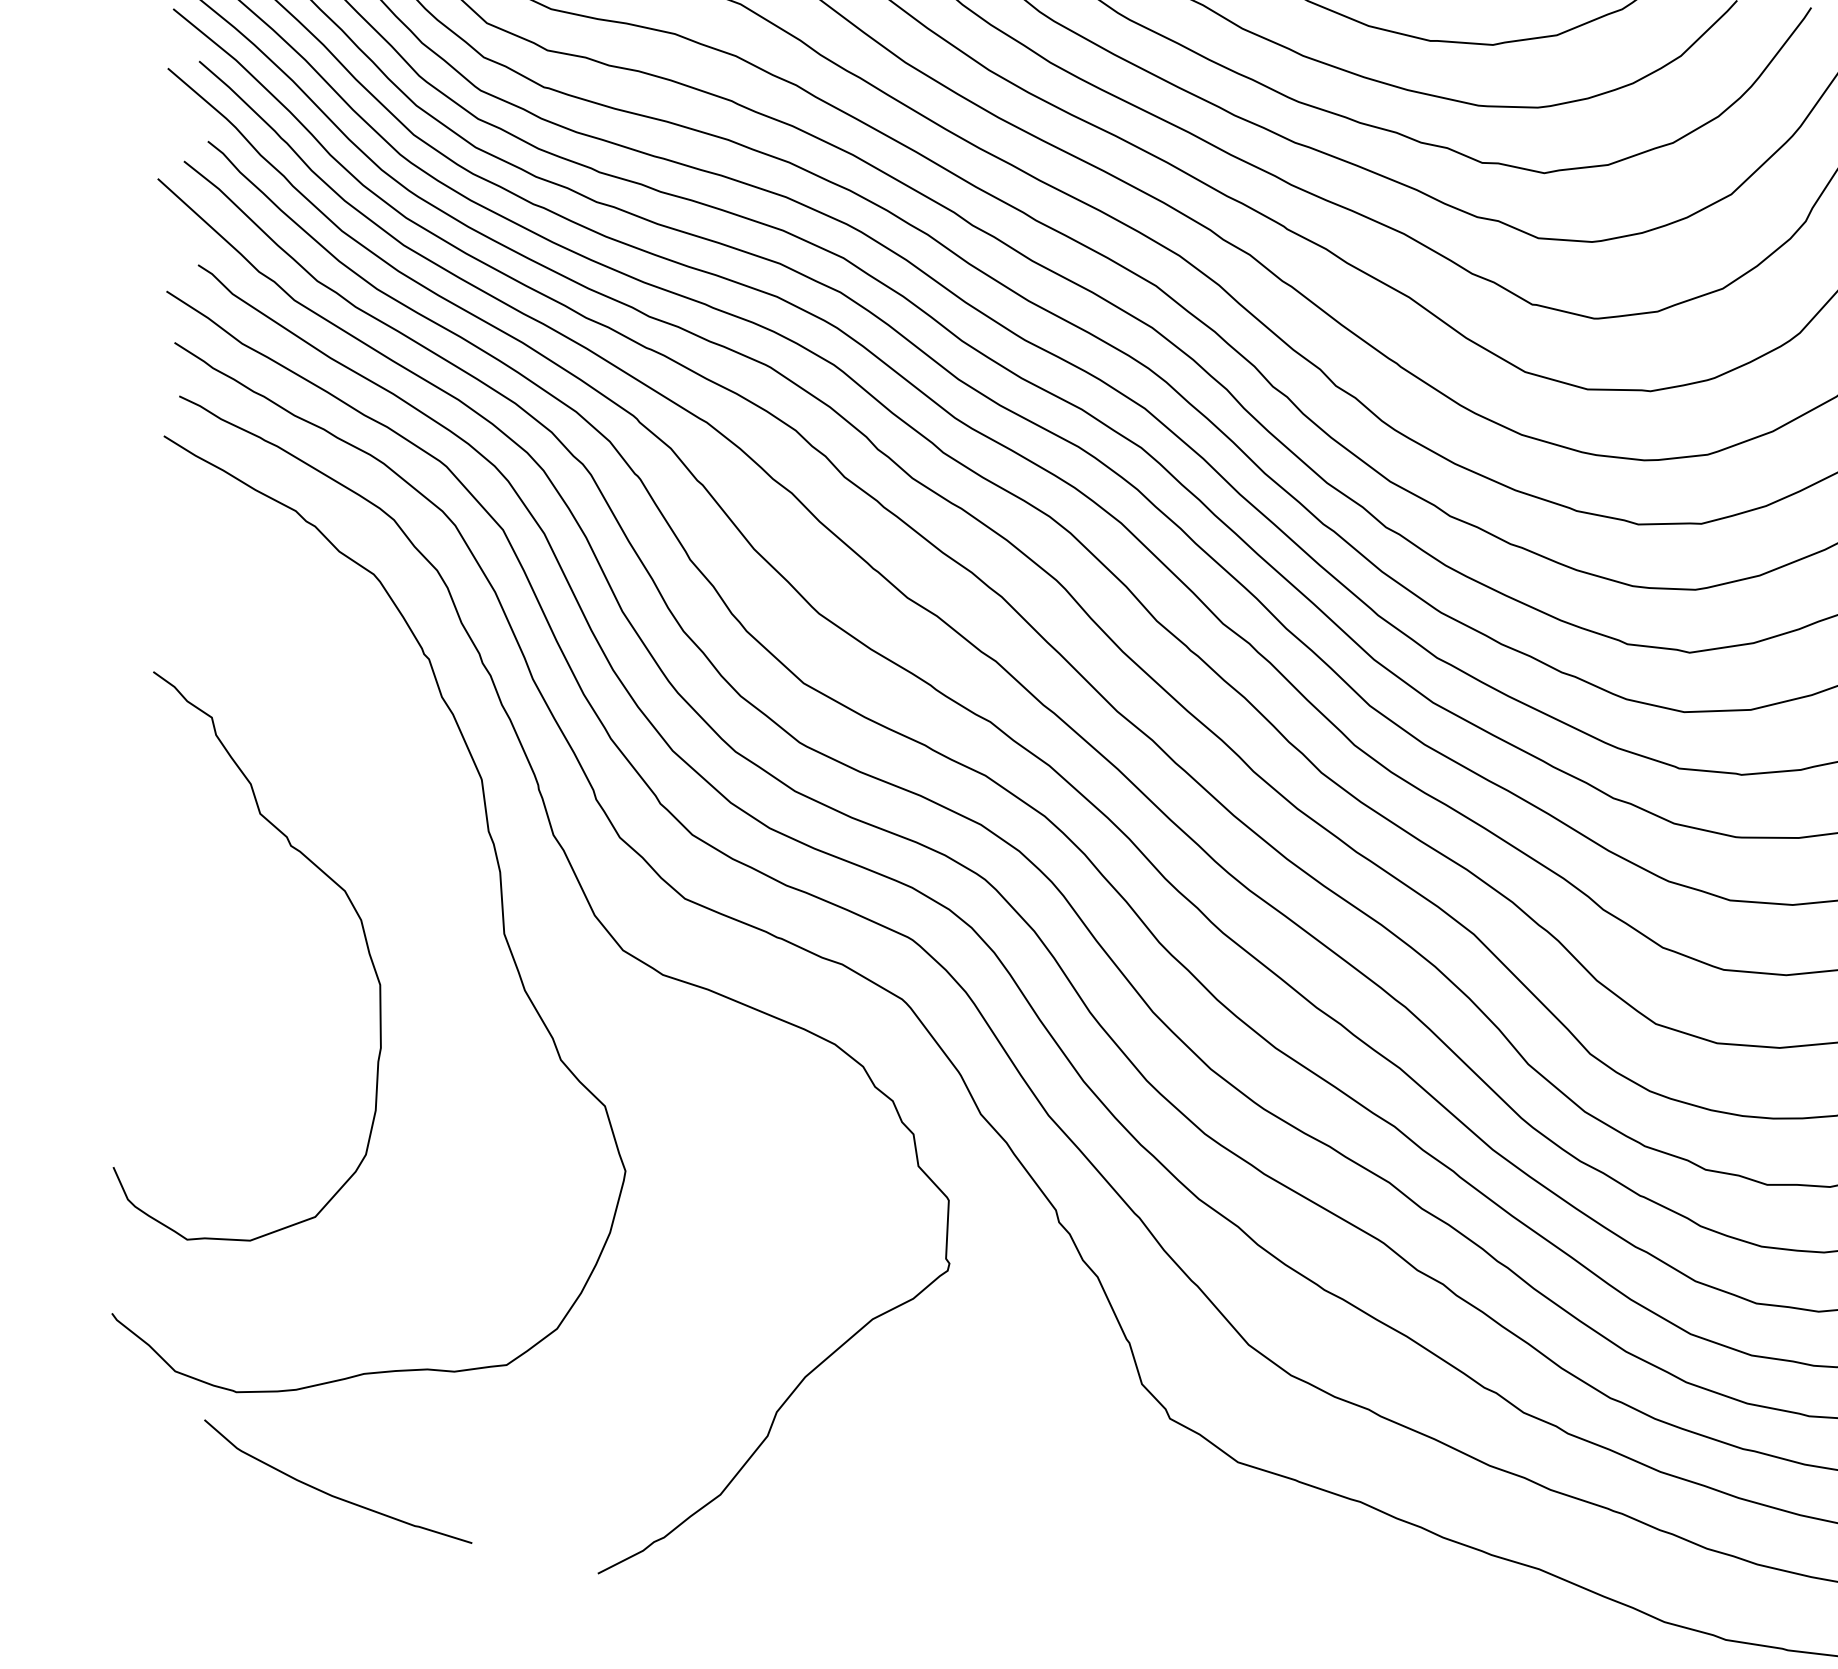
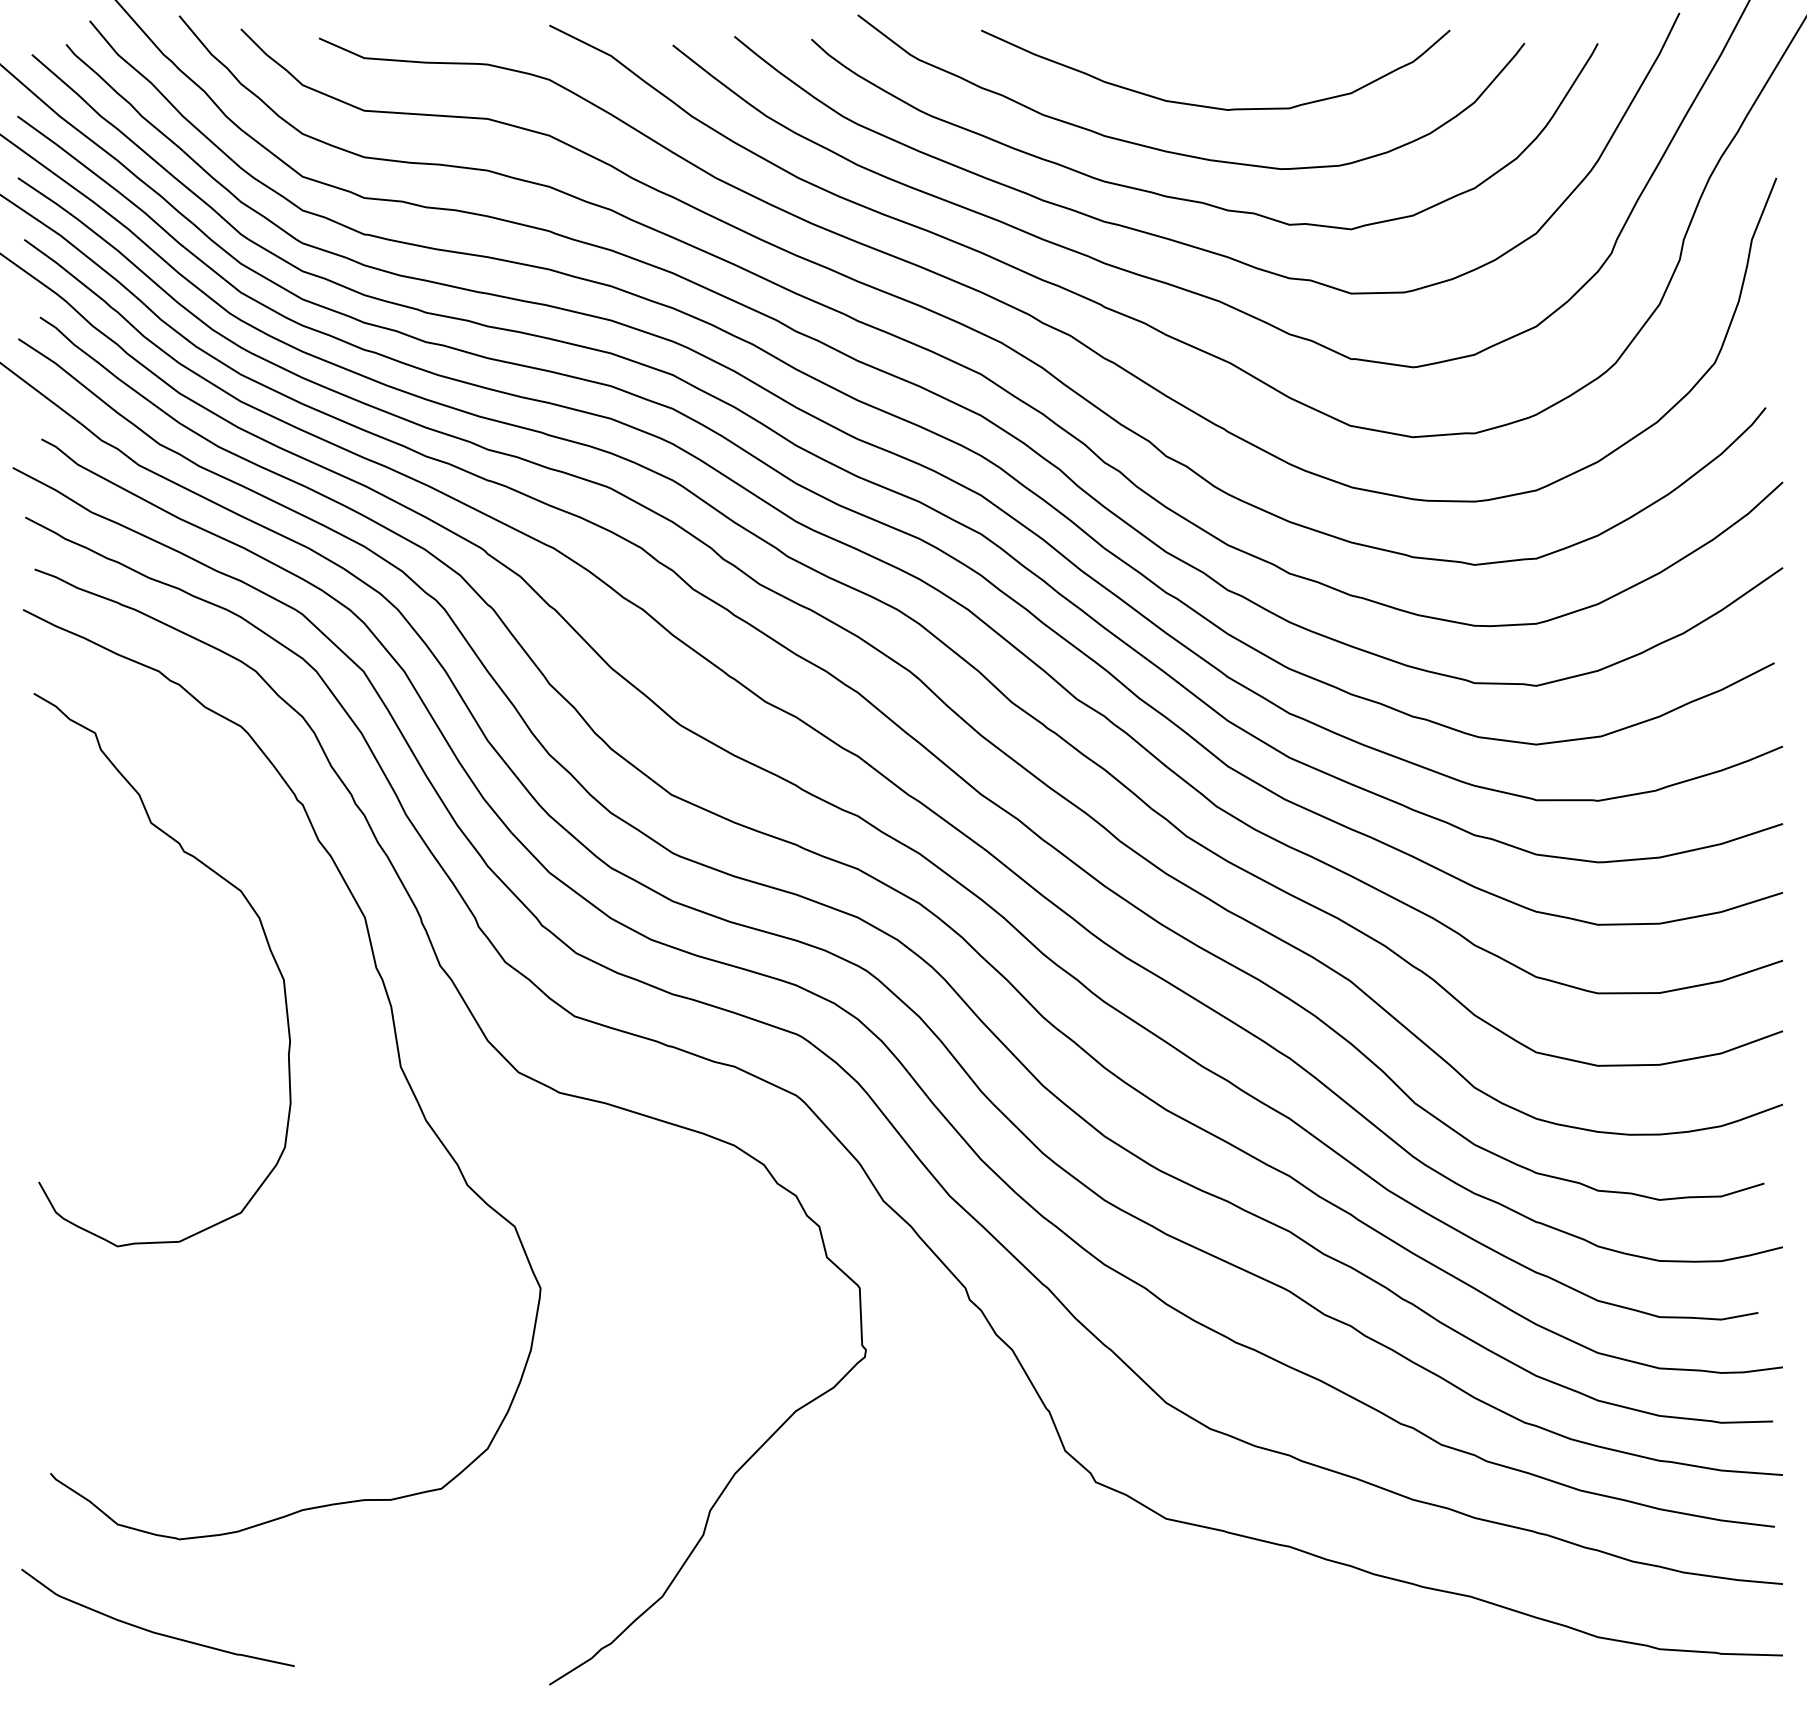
curve: (364, 939) -> (264, 936), moved
curve: (330, 1493) -> (151, 1630), moved

